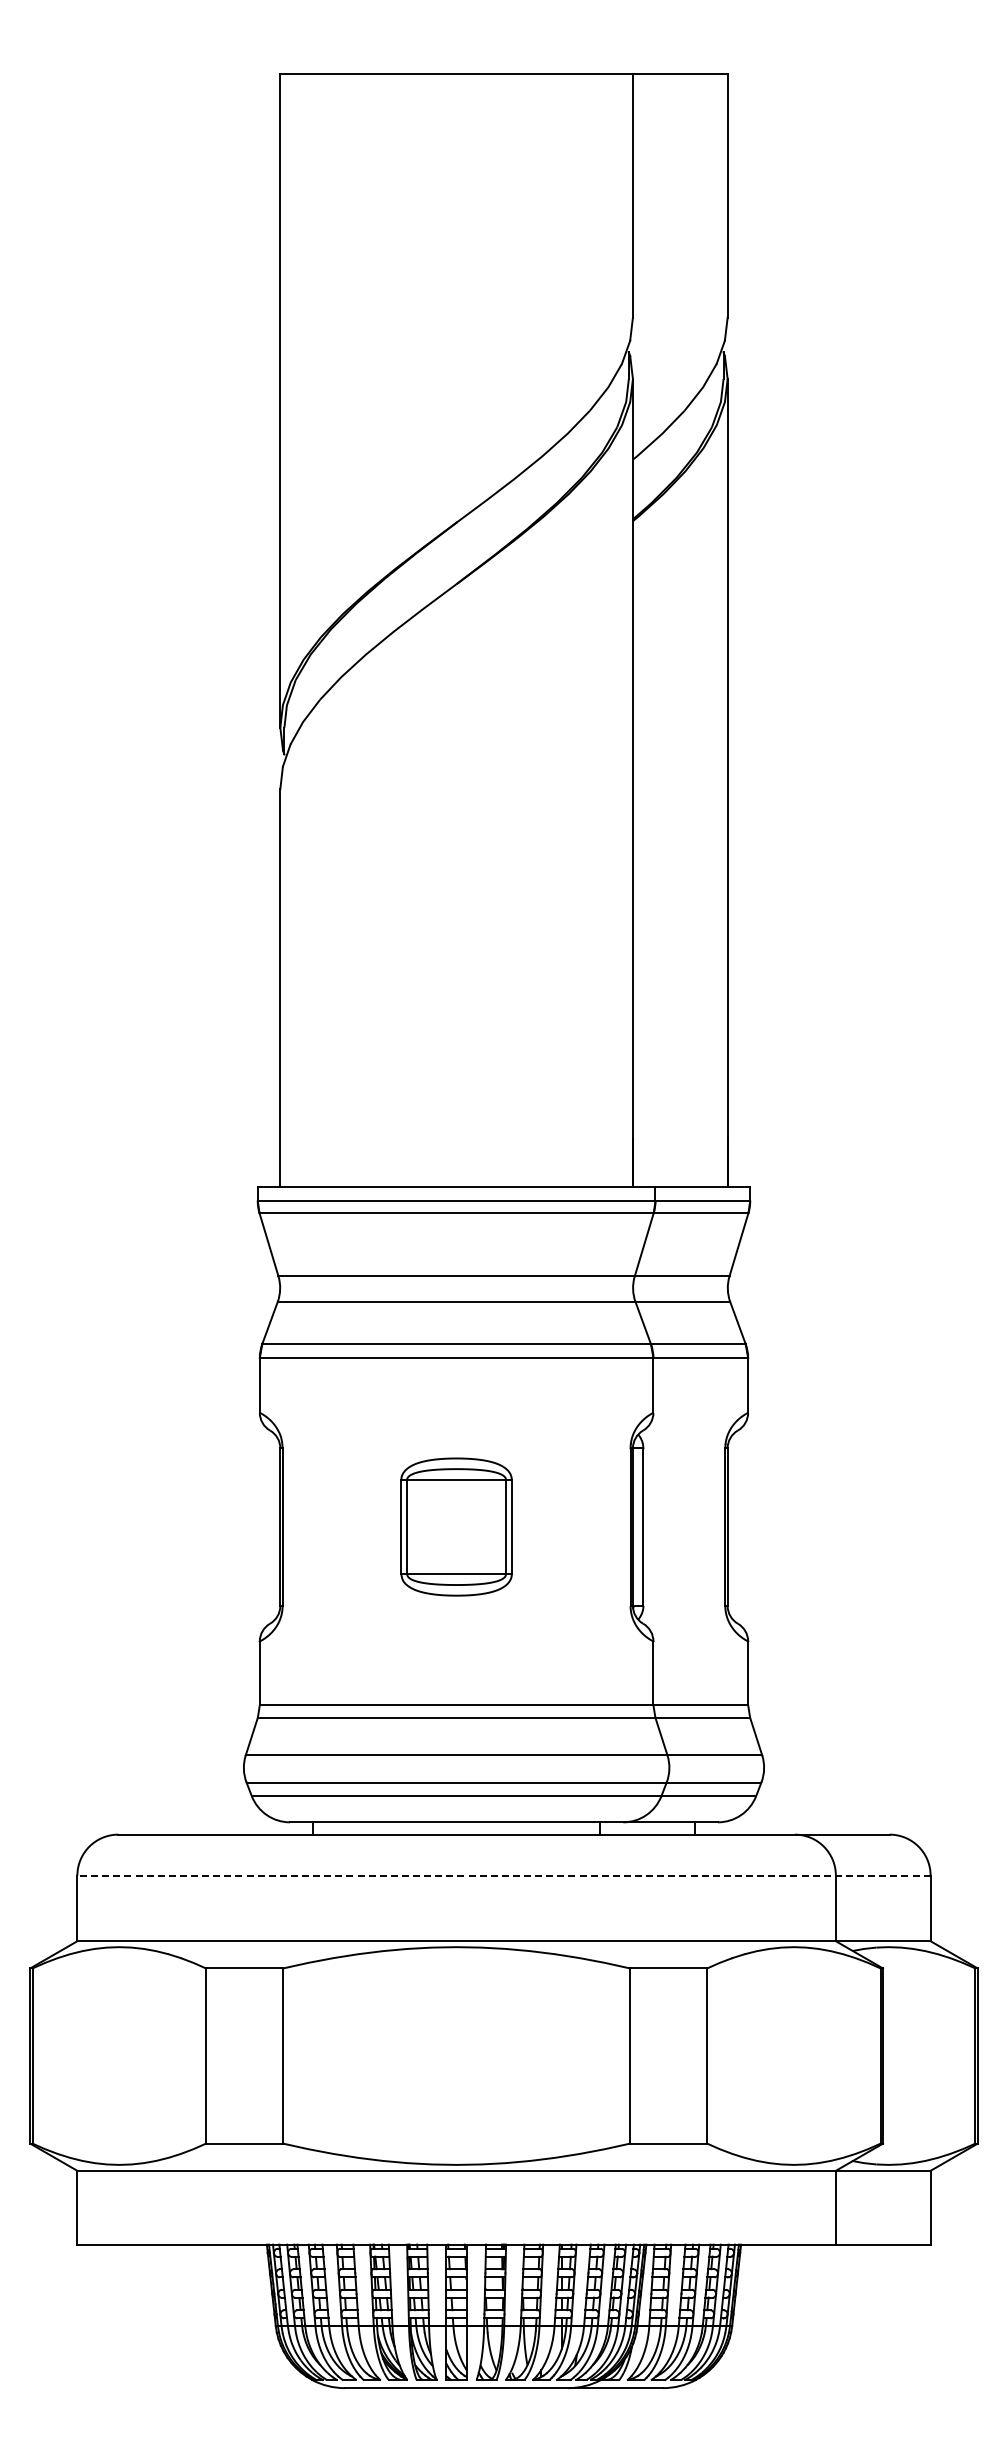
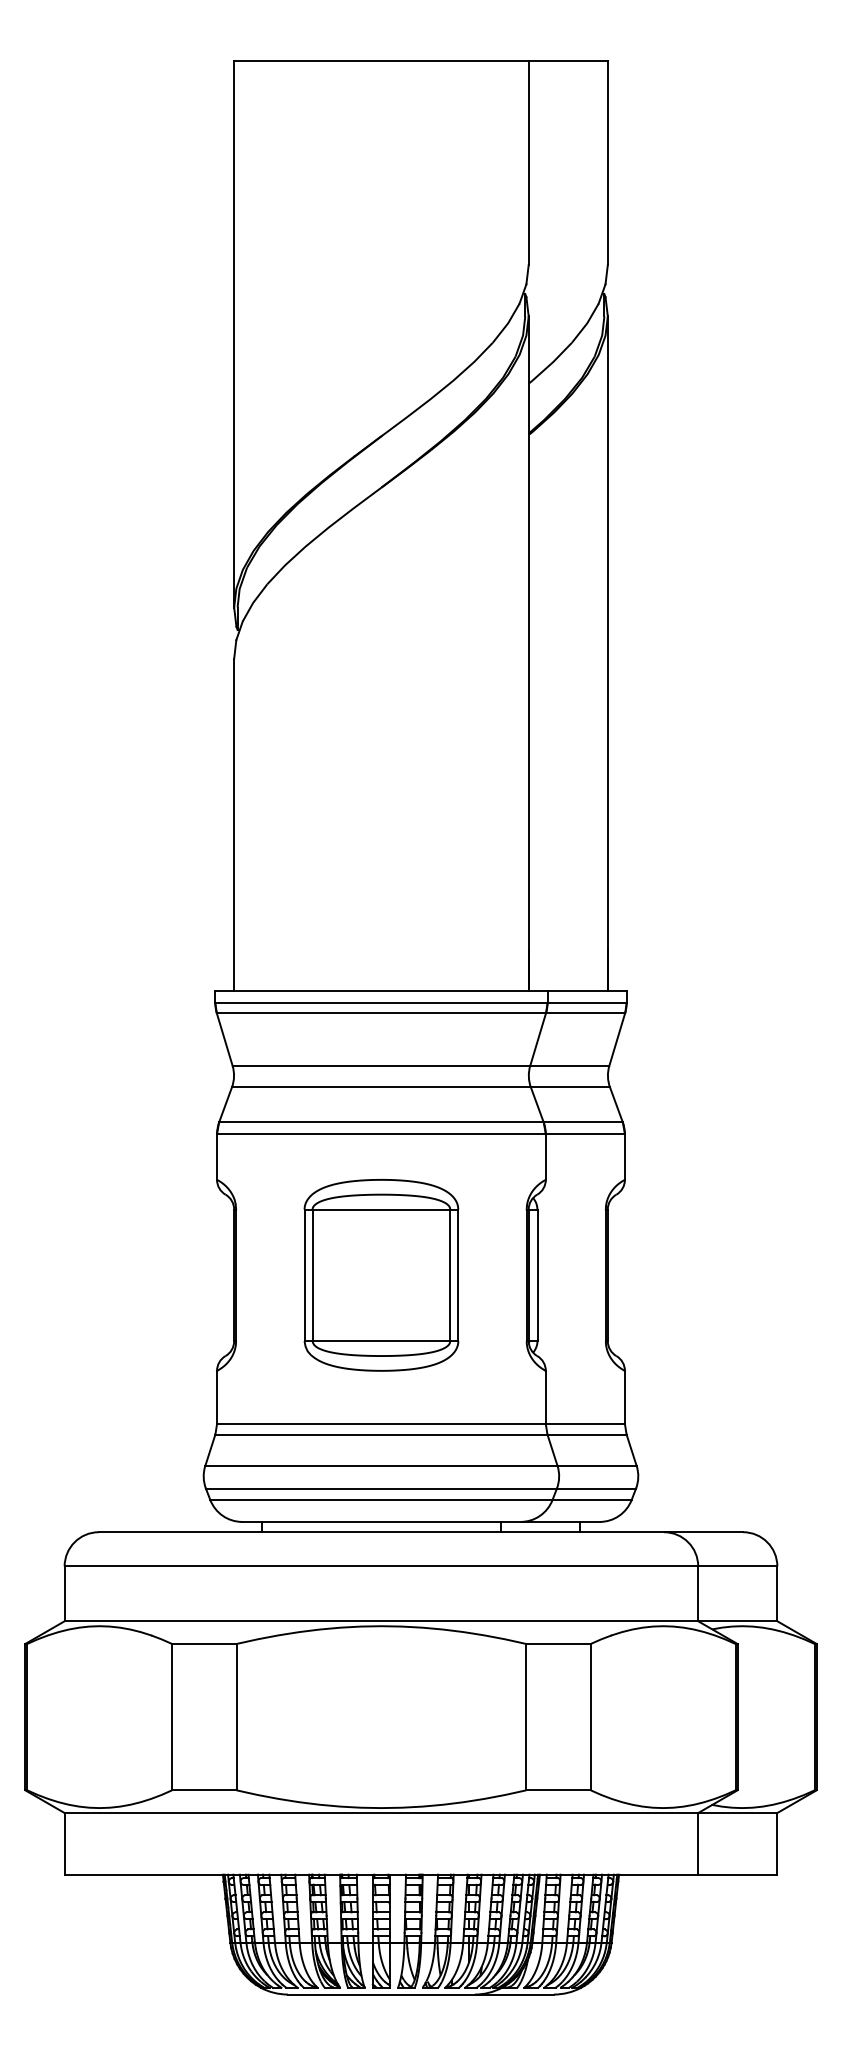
part: (456, 1526) -> (381, 1274), size x1.67
line: (504, 1875) -> (421, 1566), dashed -> solid

